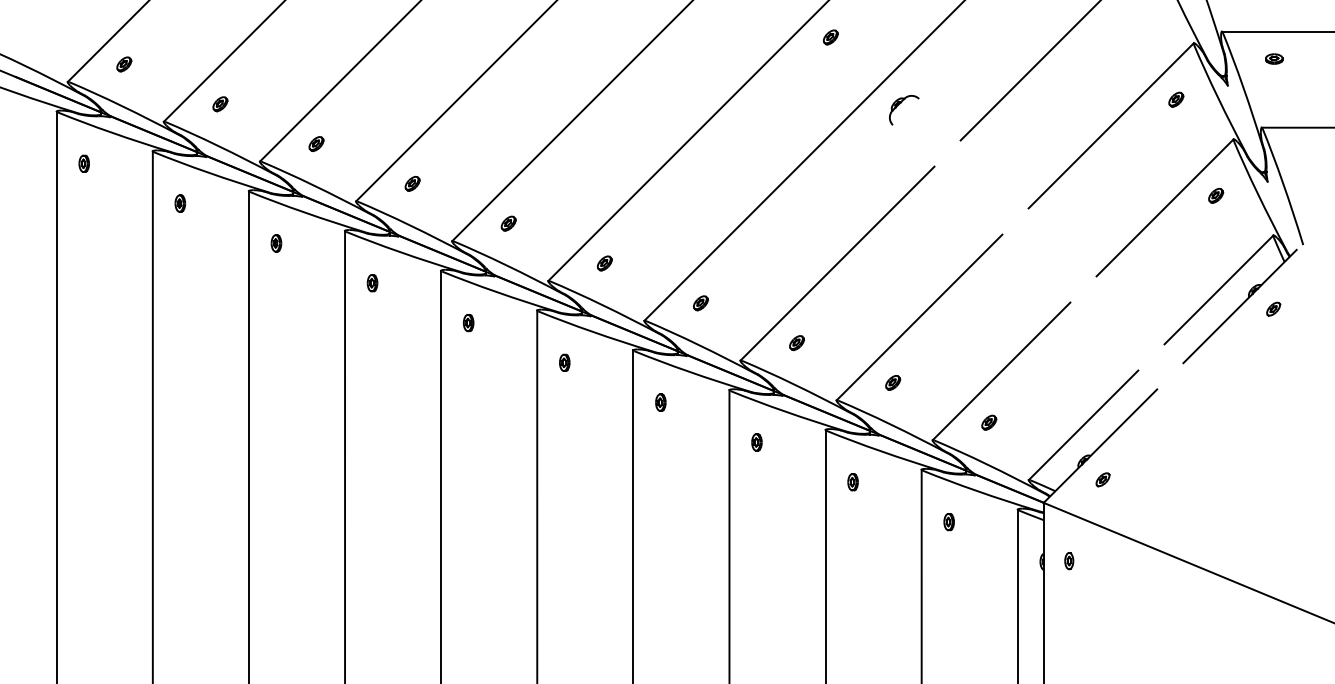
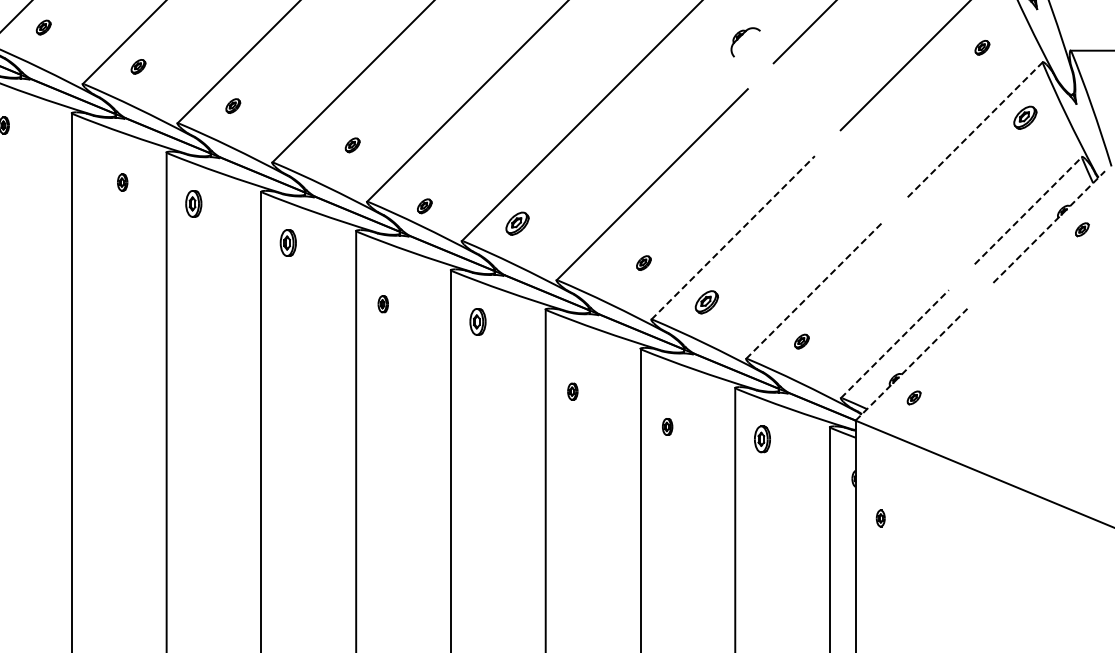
part: (1176, 99) -> (982, 47), moved
part: (899, 105) -> (741, 37), moved
part: (1216, 195) -> (1025, 117), size x1.6
line: (1165, 207) -> (975, 129), solid -> dashed
part: (508, 223) -> (352, 145), moved
part: (276, 243) -> (122, 182), moved
part: (604, 263) -> (424, 206), moved
part: (372, 283) -> (193, 204), size x1.6
line: (1218, 289) -> (1027, 210), solid -> dashed
part: (700, 303) -> (517, 224), size x1.6
line: (1240, 306) -> (1049, 227), solid -> dashed
line: (919, 317) -> (733, 237), solid -> dashed
part: (468, 323) -> (288, 243), size x1.6
part: (796, 343) -> (643, 263), moved
part: (564, 362) -> (383, 303), moved
line: (1001, 371) -> (813, 291), solid -> dashed
part: (893, 382) -> (707, 301), size x1.6
part: (660, 402) -> (477, 321), size x1.6
line: (1083, 424) -> (894, 343), solid -> dashed
part: (756, 442) -> (572, 391), moved
line: (1100, 445) -> (911, 364), solid -> dashed
part: (852, 482) -> (667, 427), moved
part: (948, 522) -> (761, 440), size x1.6
part: (1069, 561) -> (881, 518), moved

